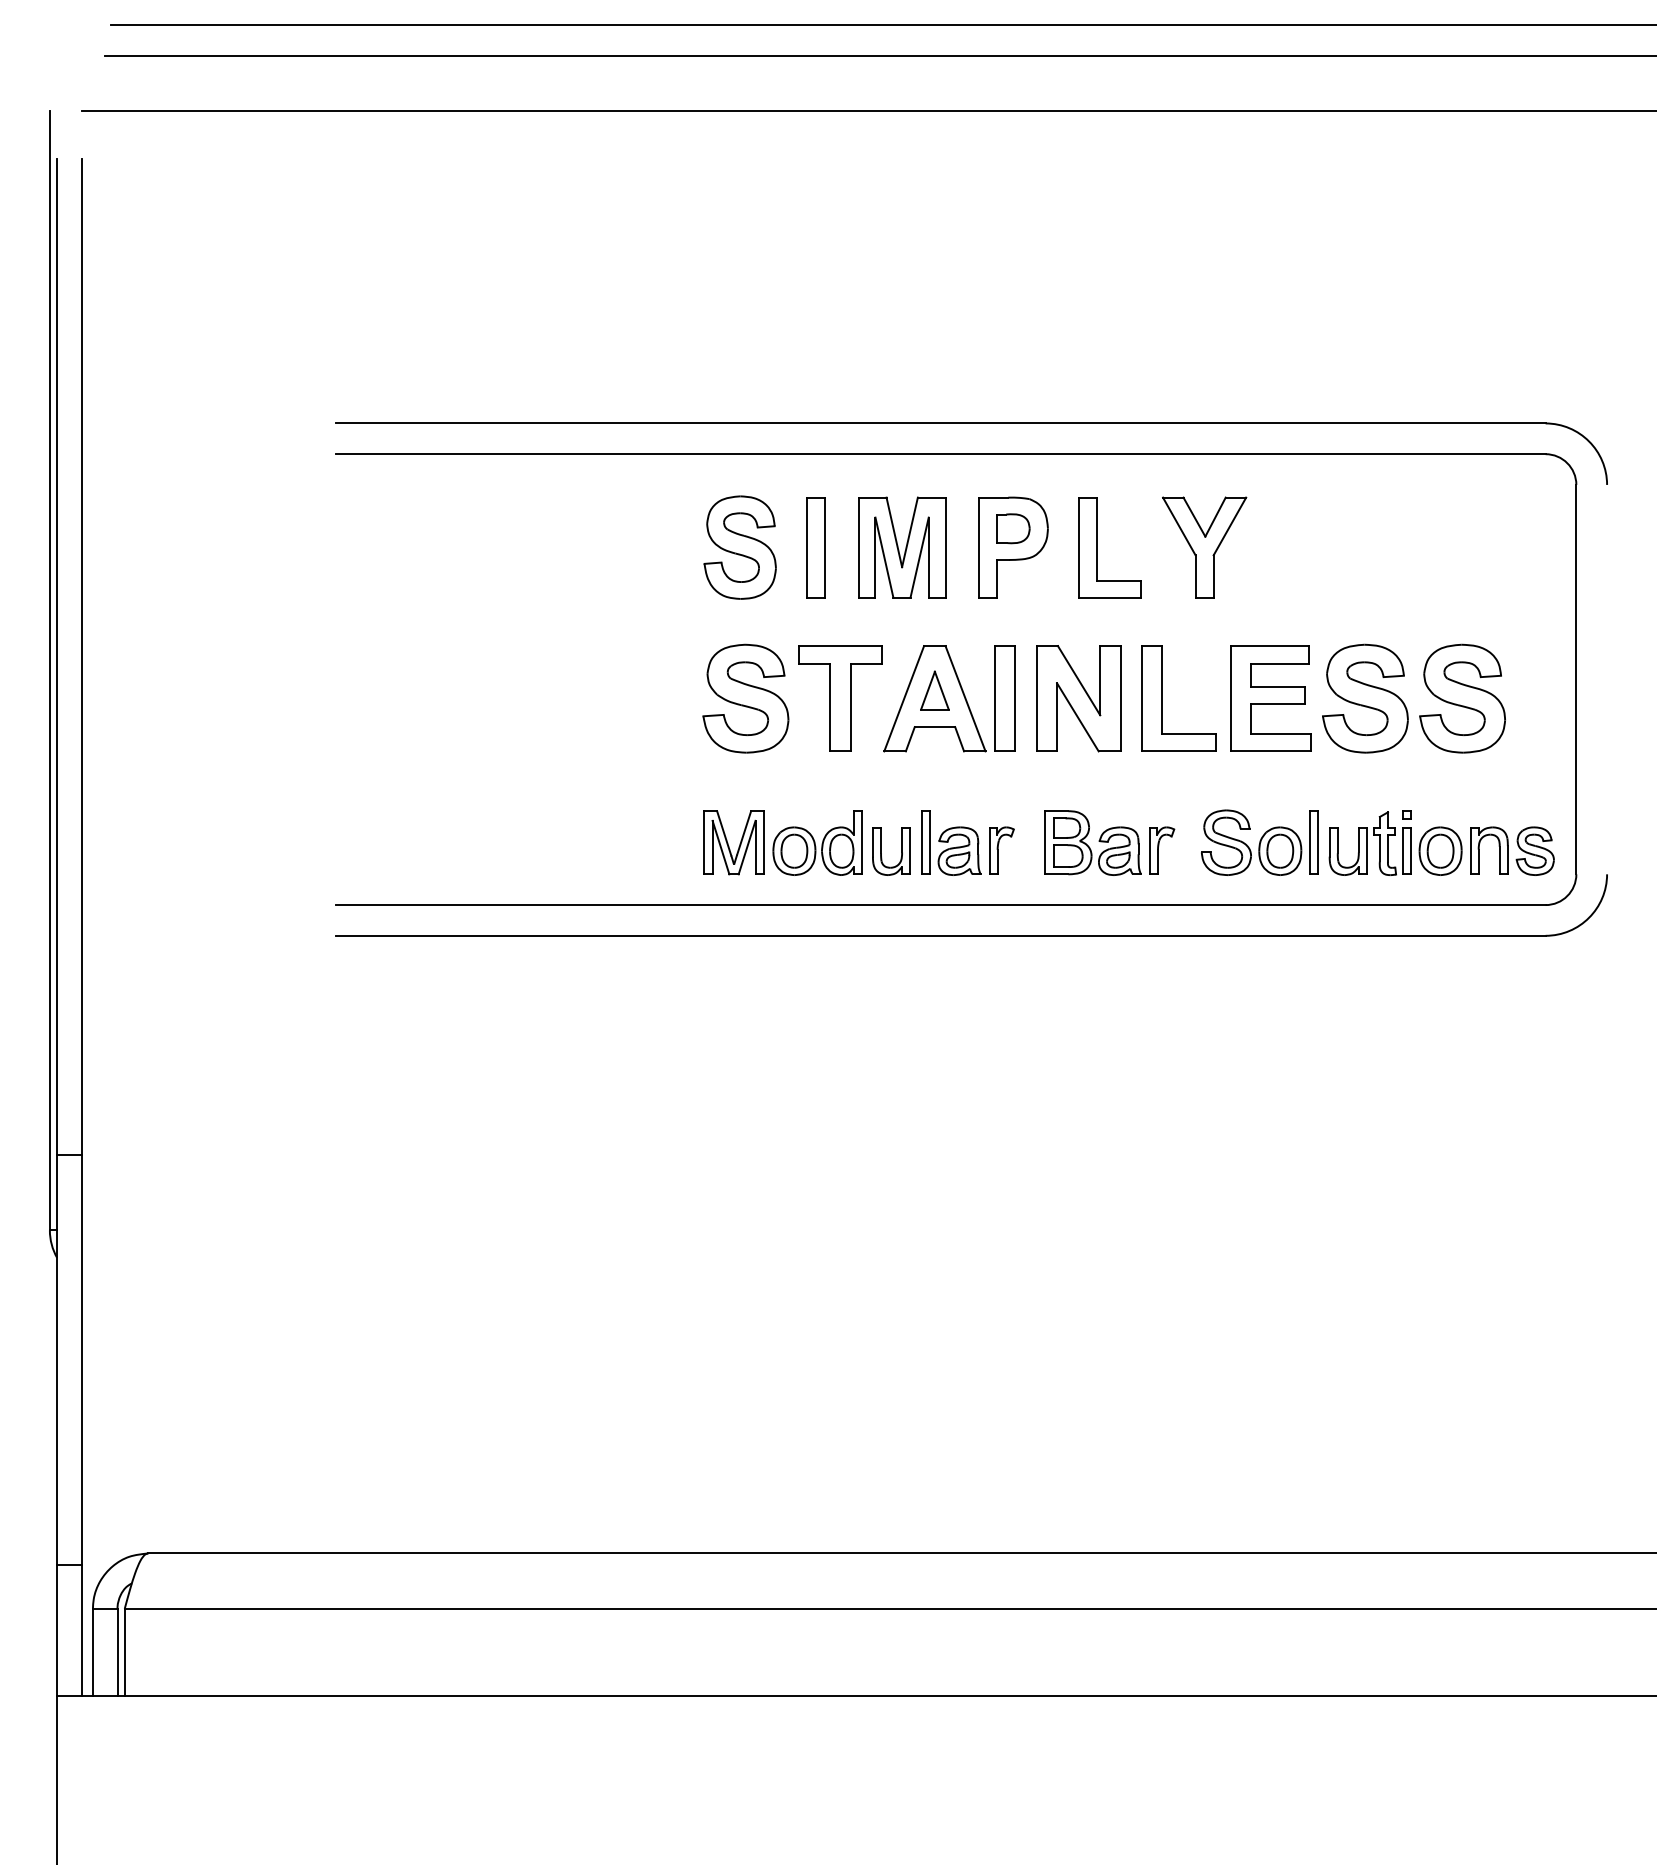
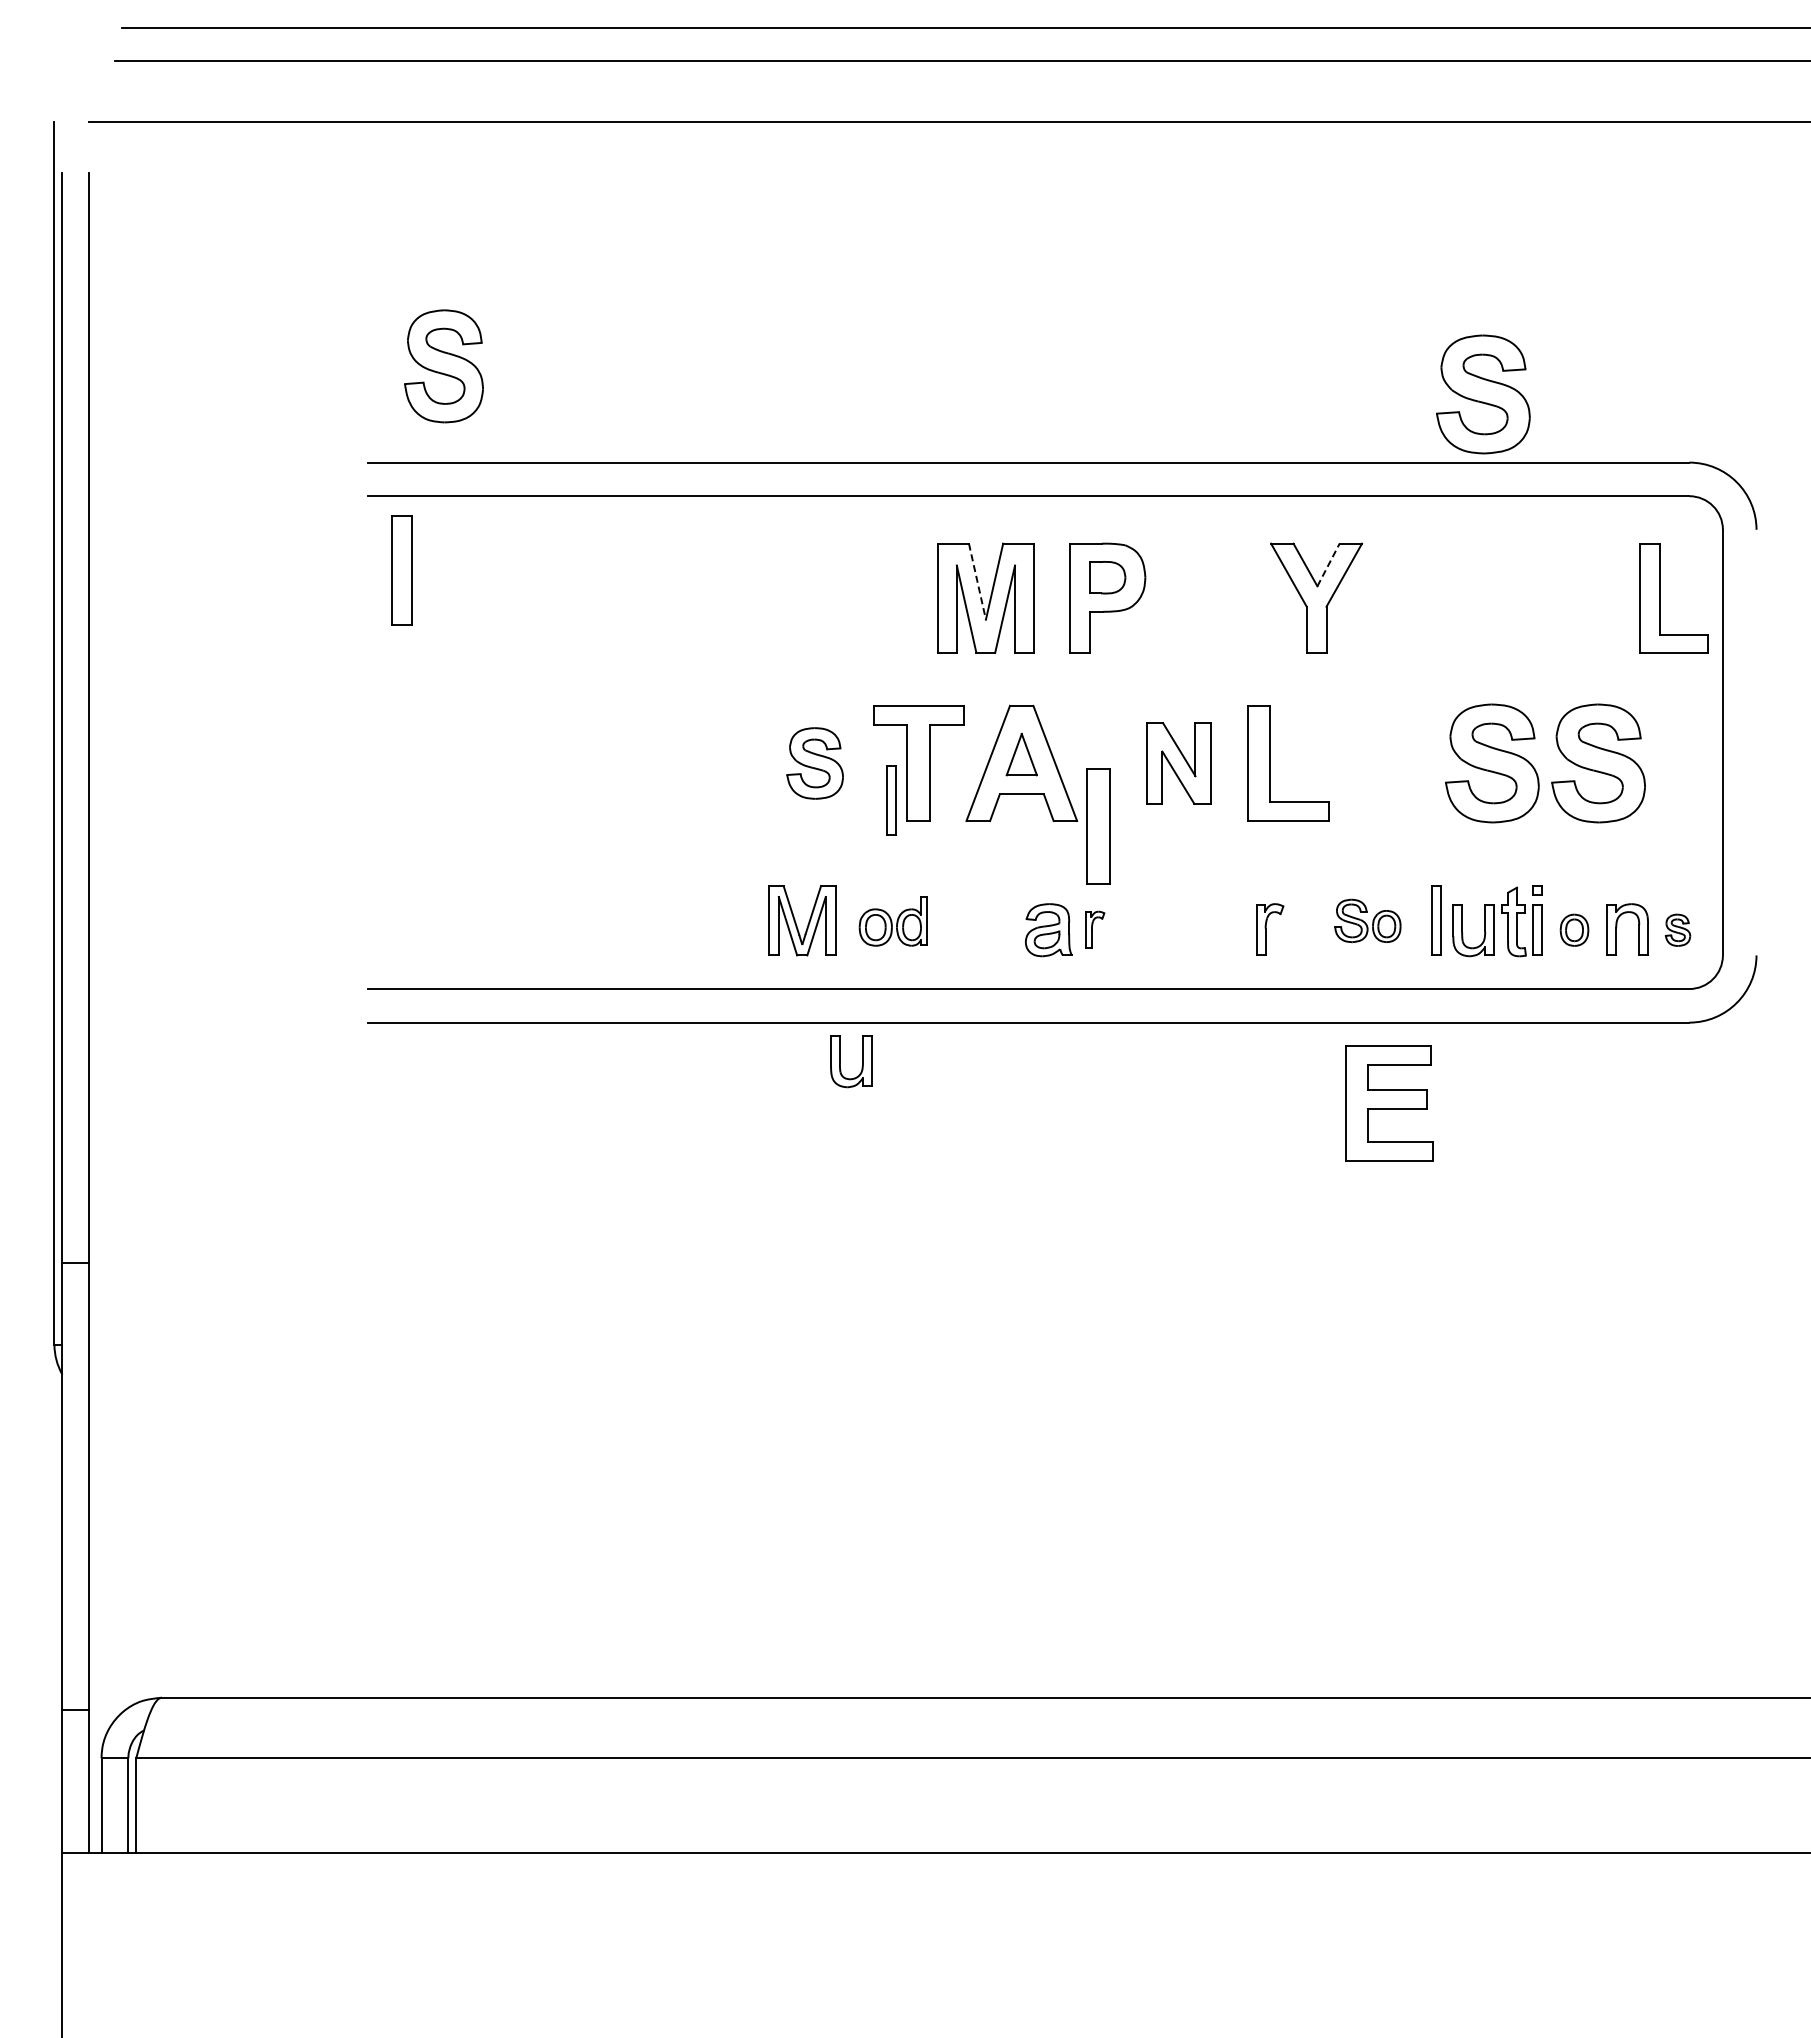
part: (1357, 361) -> (1483, 394), added
line: (1215, 516) -> (1328, 564), solid -> dashed
line: (894, 532) -> (977, 581), solid -> dashed
part: (739, 547) -> (443, 366), moved
part: (815, 547) -> (401, 570), moved
part: (1097, 547) -> (1660, 598), moved
part: (745, 698) -> (814, 763), size x0.6
part: (1005, 698) -> (1098, 826), moved
part: (1078, 698) -> (1178, 763), size x0.7
part: (1271, 698) -> (1389, 1103), moved
part: (925, 842) -> (891, 800), moved
part: (1251, 842) -> (1367, 920), size x0.6
part: (817, 843) -> (893, 921), size x0.7
part: (1092, 843) -> (1194, 921), removed
part: (1002, 850) -> (1095, 929), size x0.7
part: (881, 851) -> (840, 1061), moved
part: (1440, 851) -> (1574, 930), size x0.6
part: (1534, 851) -> (1677, 930), size x0.6

